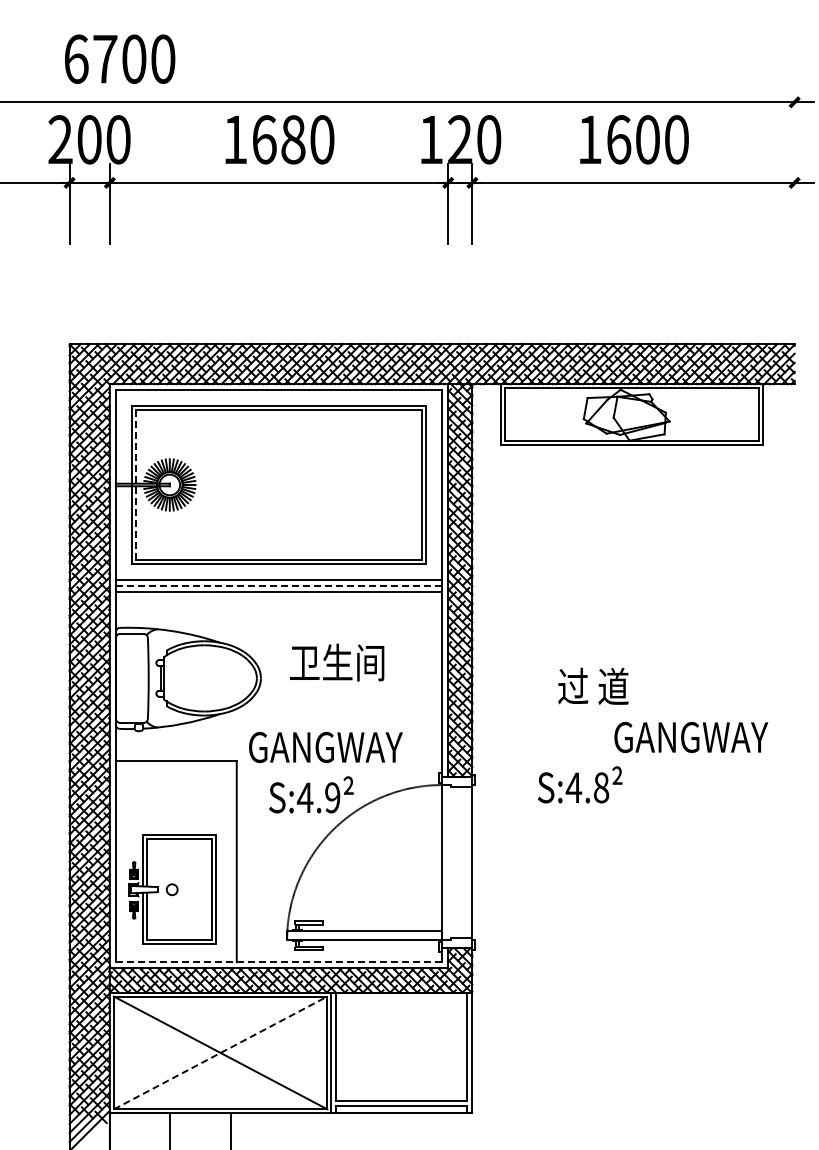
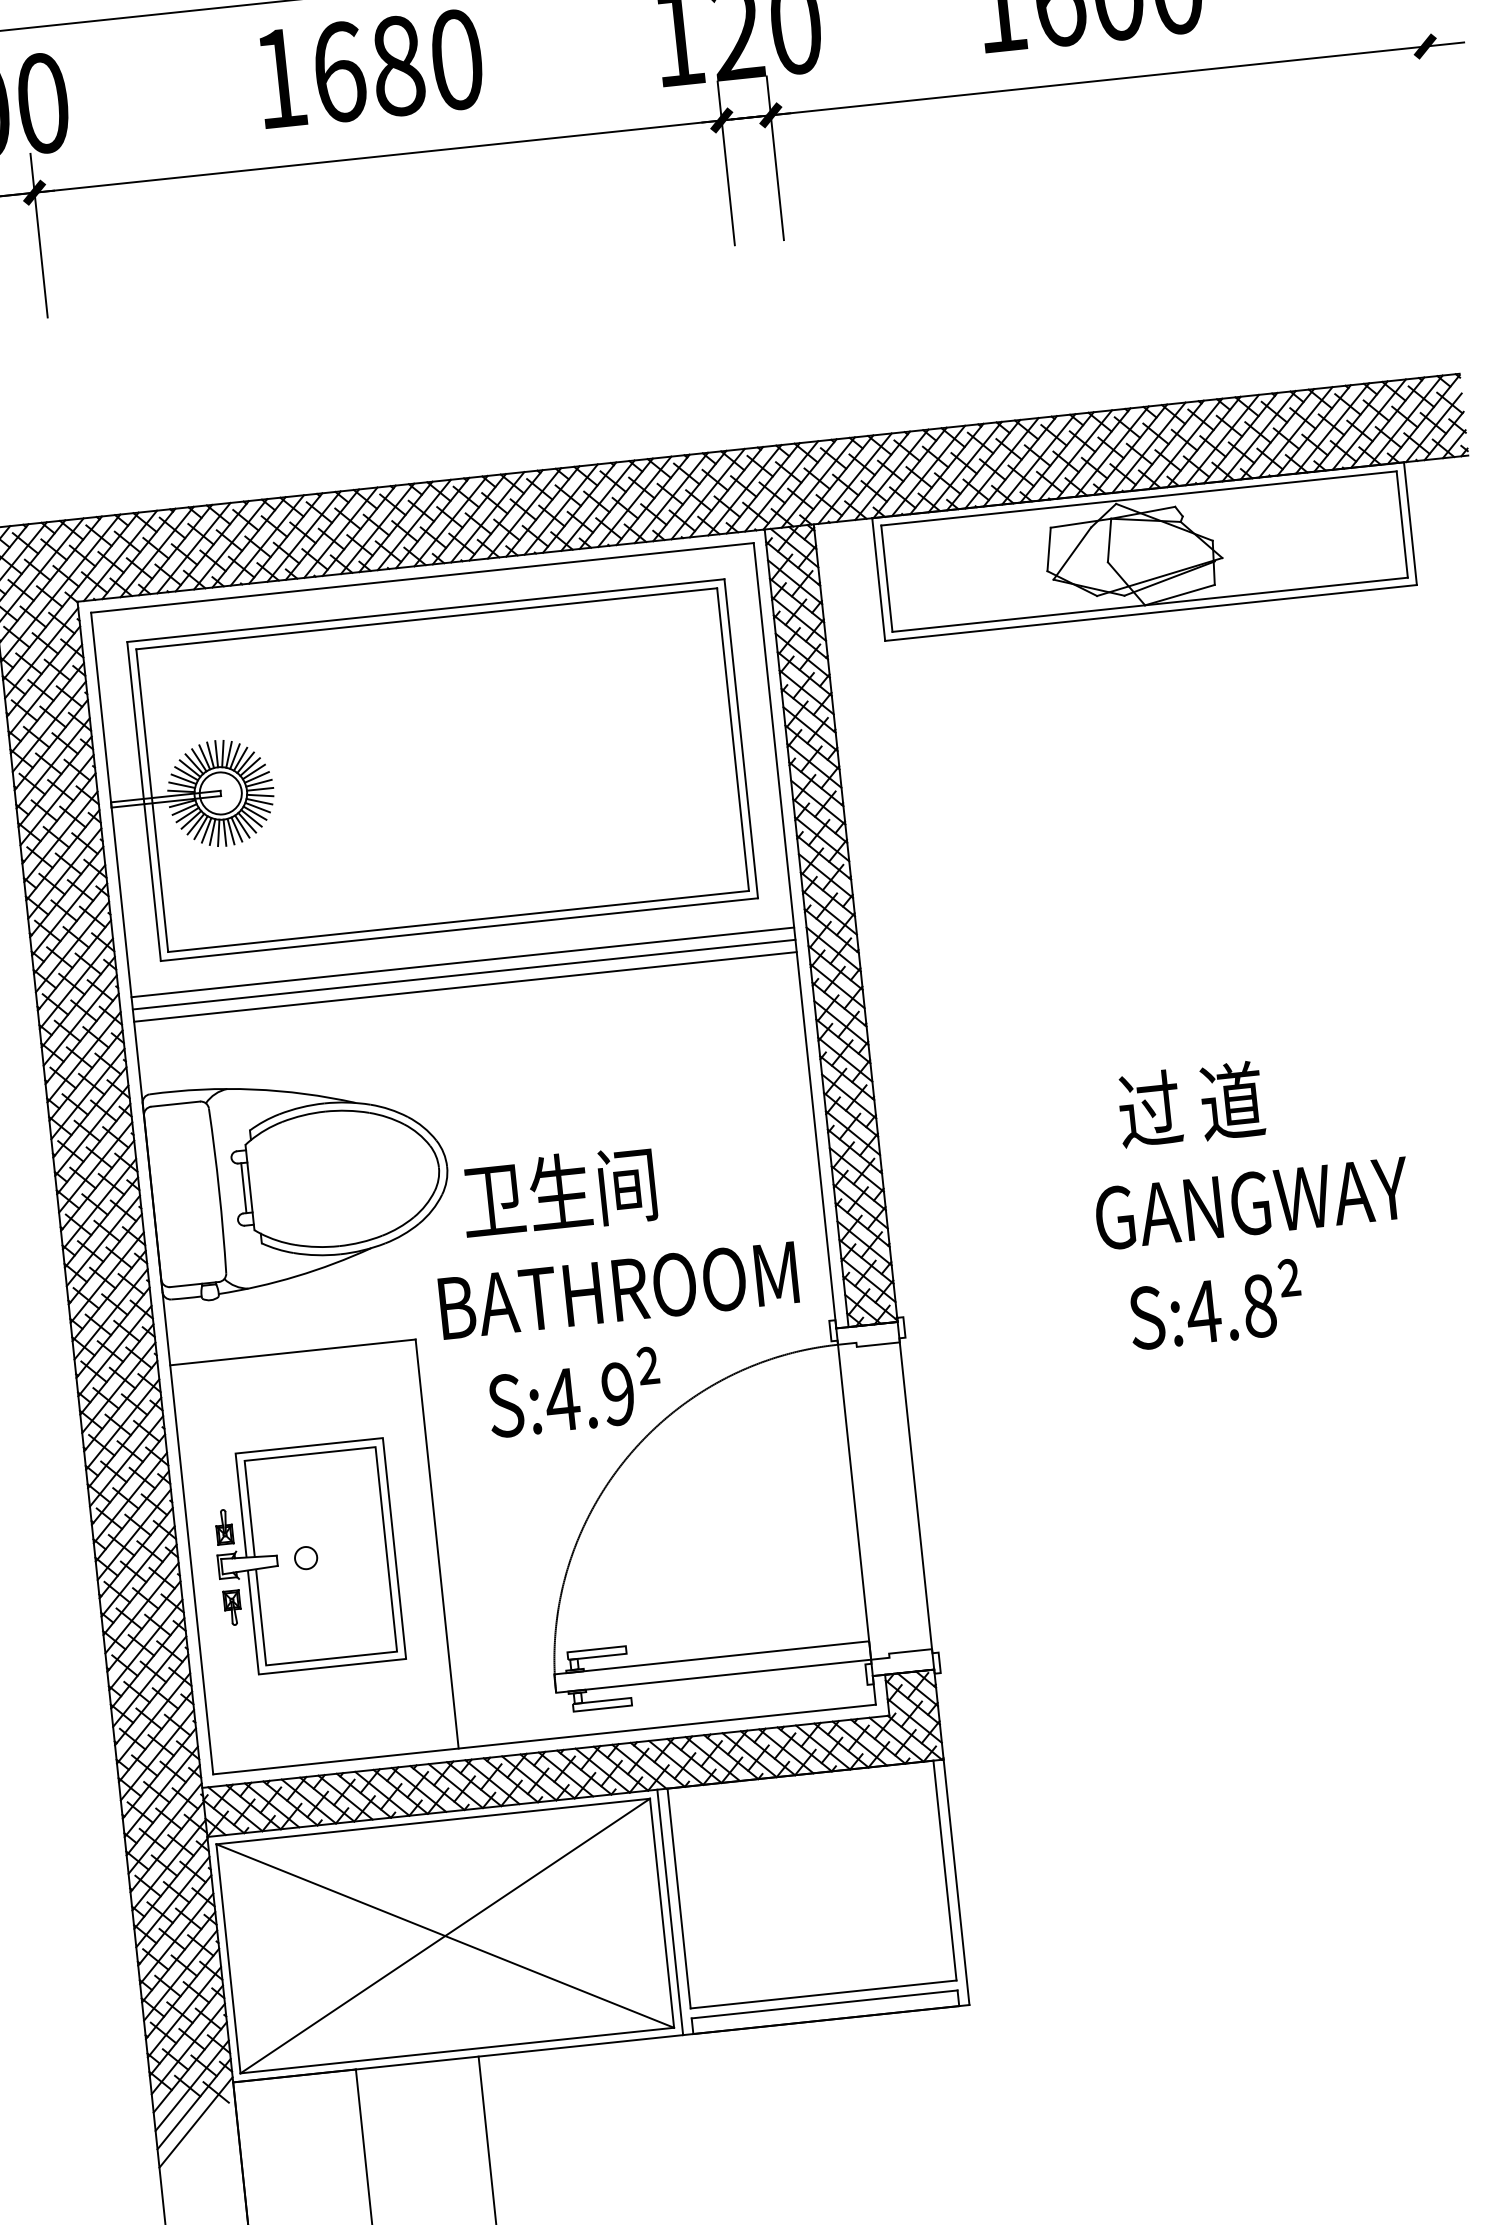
line: (136, 484) -> (153, 799), dashed -> solid
line: (278, 585) -> (462, 974), dashed -> solid
text: (337, 662) -> (559, 1192), moved
text: (593, 685) -> (1191, 1103), moved
text: (691, 737) -> (1252, 1203), moved
text: (337, 747) -> (617, 1290), GANGWAY -> BATHROOM
text: (580, 784) -> (1216, 1303), moved
part: (172, 889) -> (306, 1557), moved
line: (278, 962) -> (543, 1740), dashed -> solid
line: (220, 1052) -> (444, 1935), dashed -> solid

